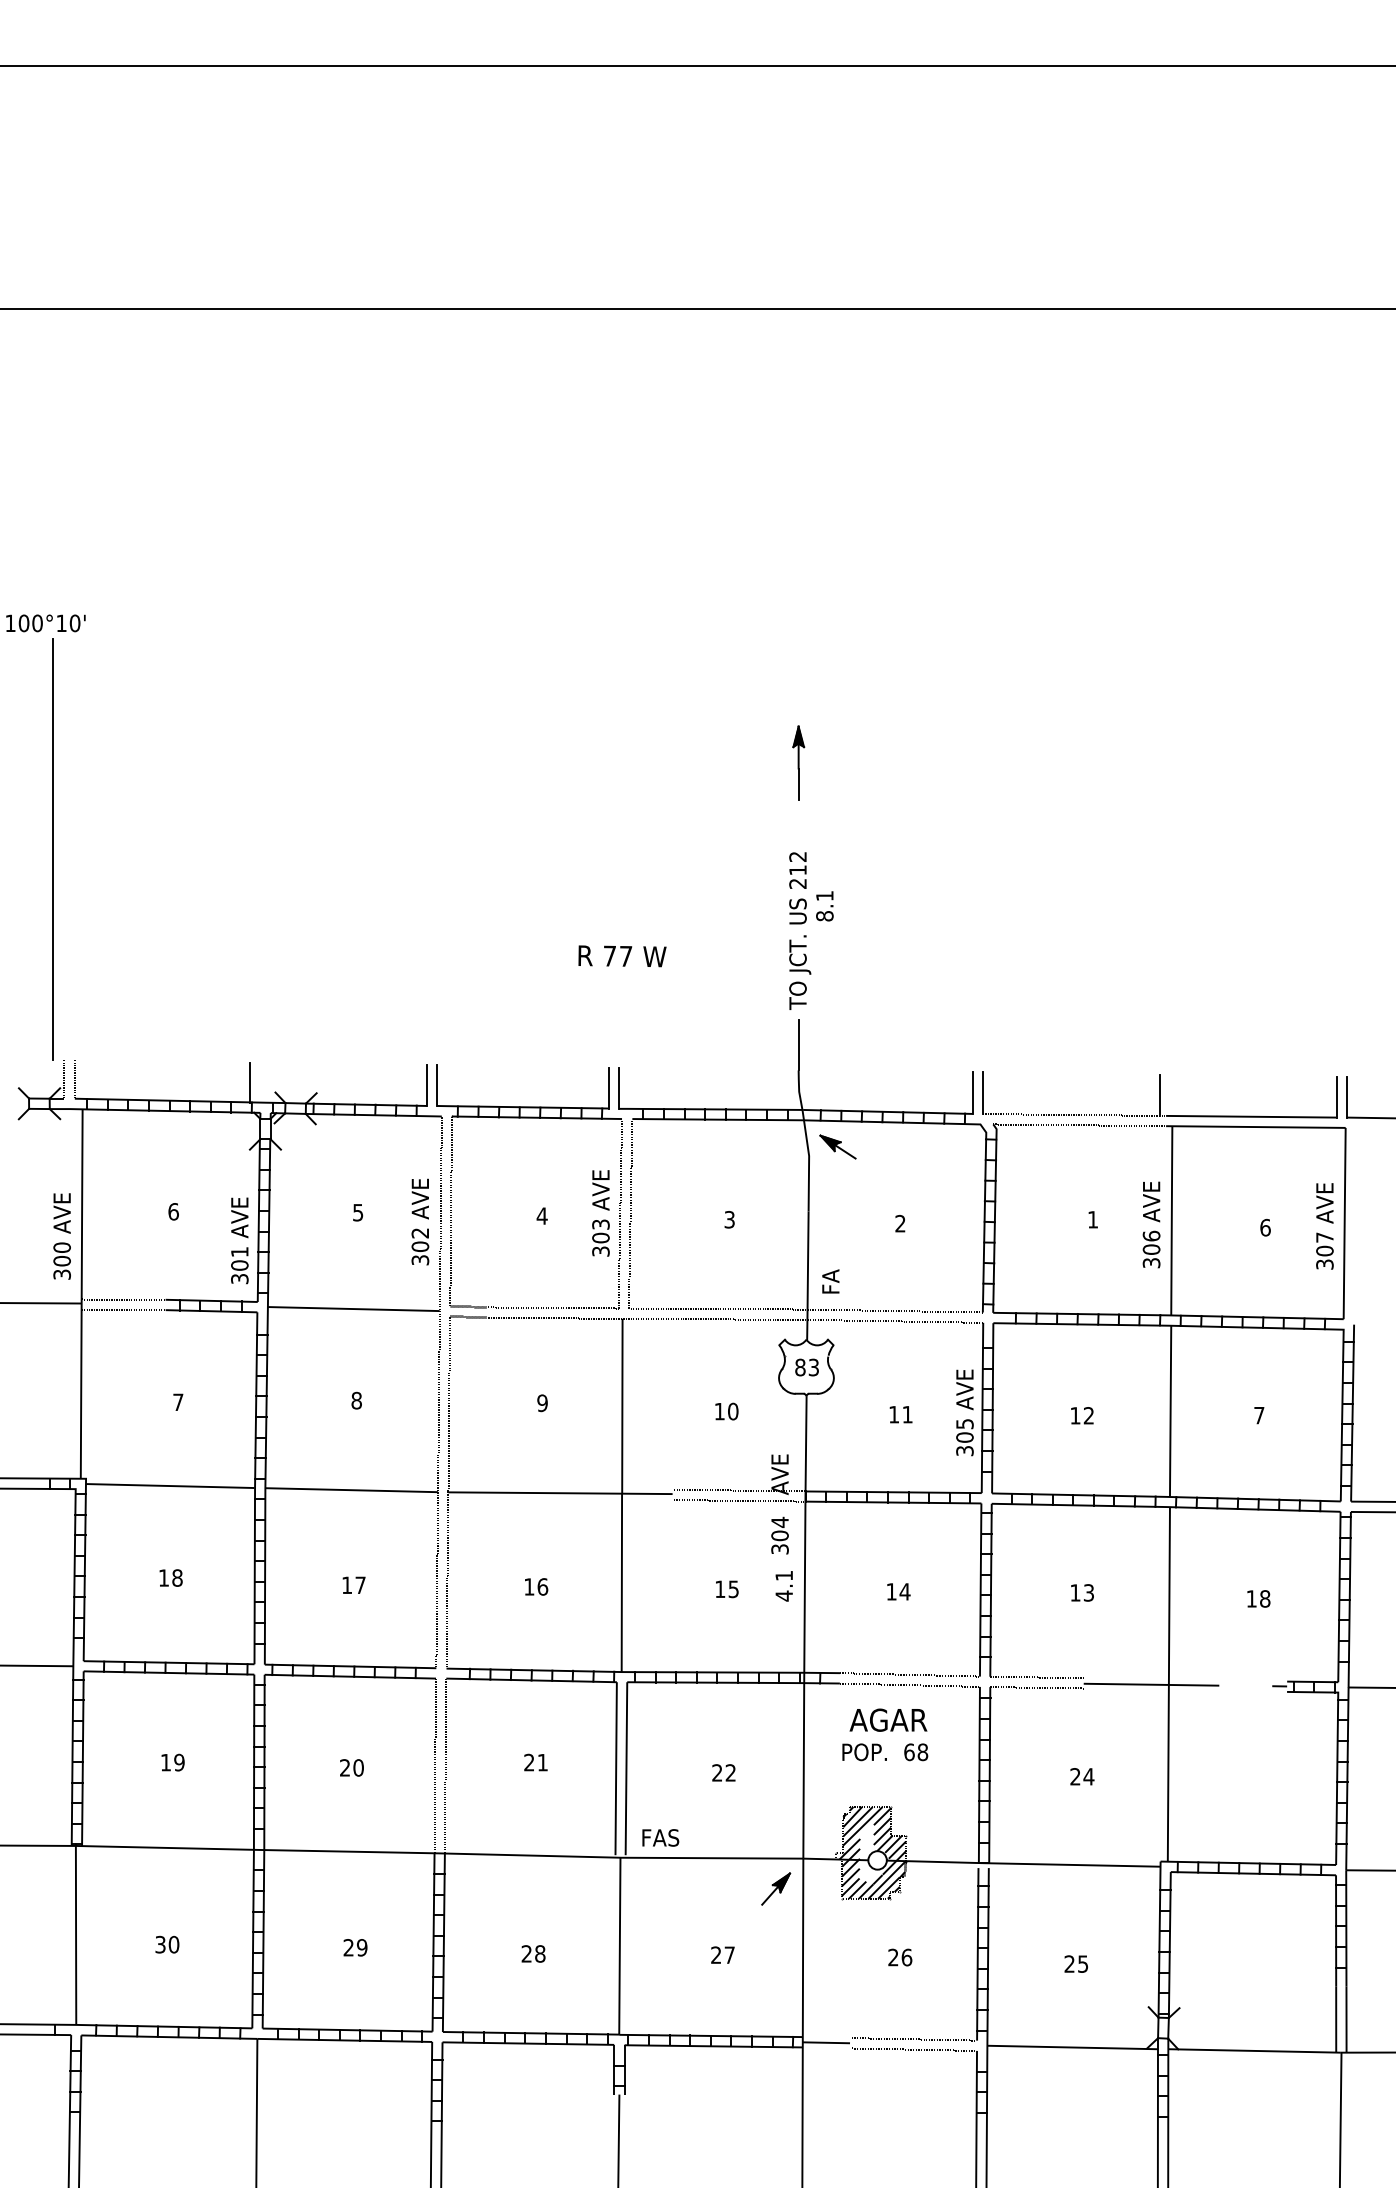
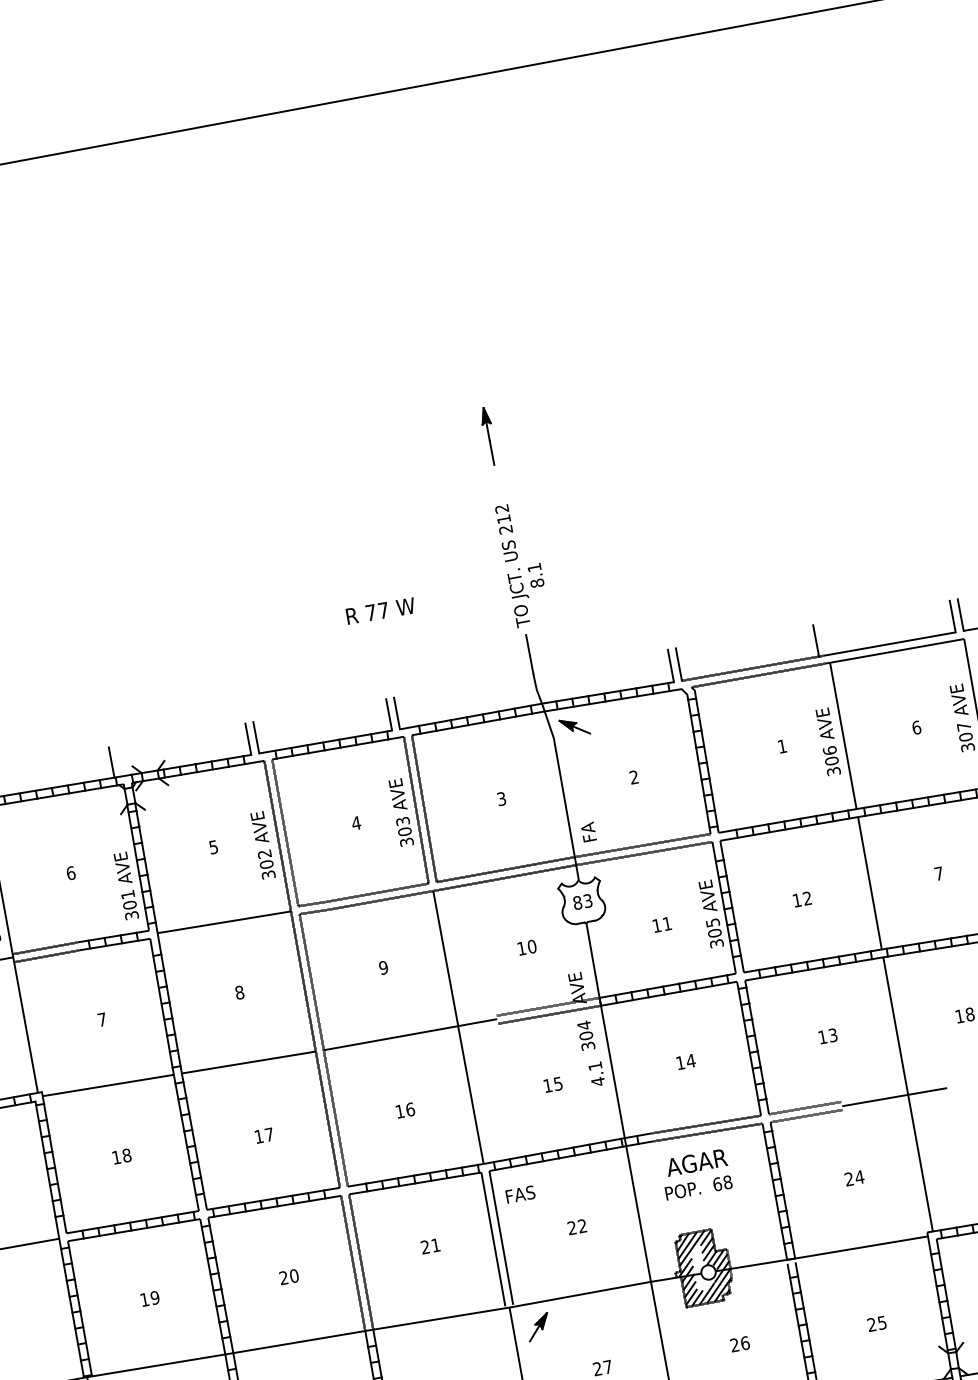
text: (824, 906) -> (535, 575), moved
text: (660, 1837) -> (520, 1194), moved
part: (776, 1888) -> (538, 1326), moved

